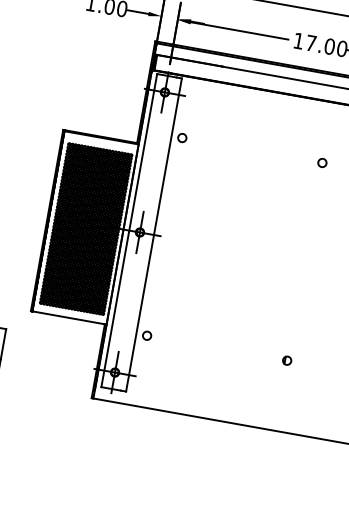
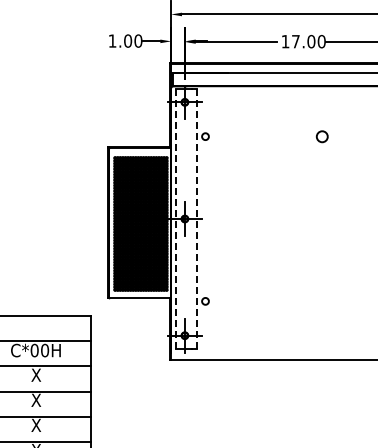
circle: (321, 162) -> (321, 136), size x1.6
line: (128, 231) -> (175, 219), solid -> dashed
line: (153, 235) -> (196, 219), solid -> dashed
part: (286, 360) -> (321, 301), removed

